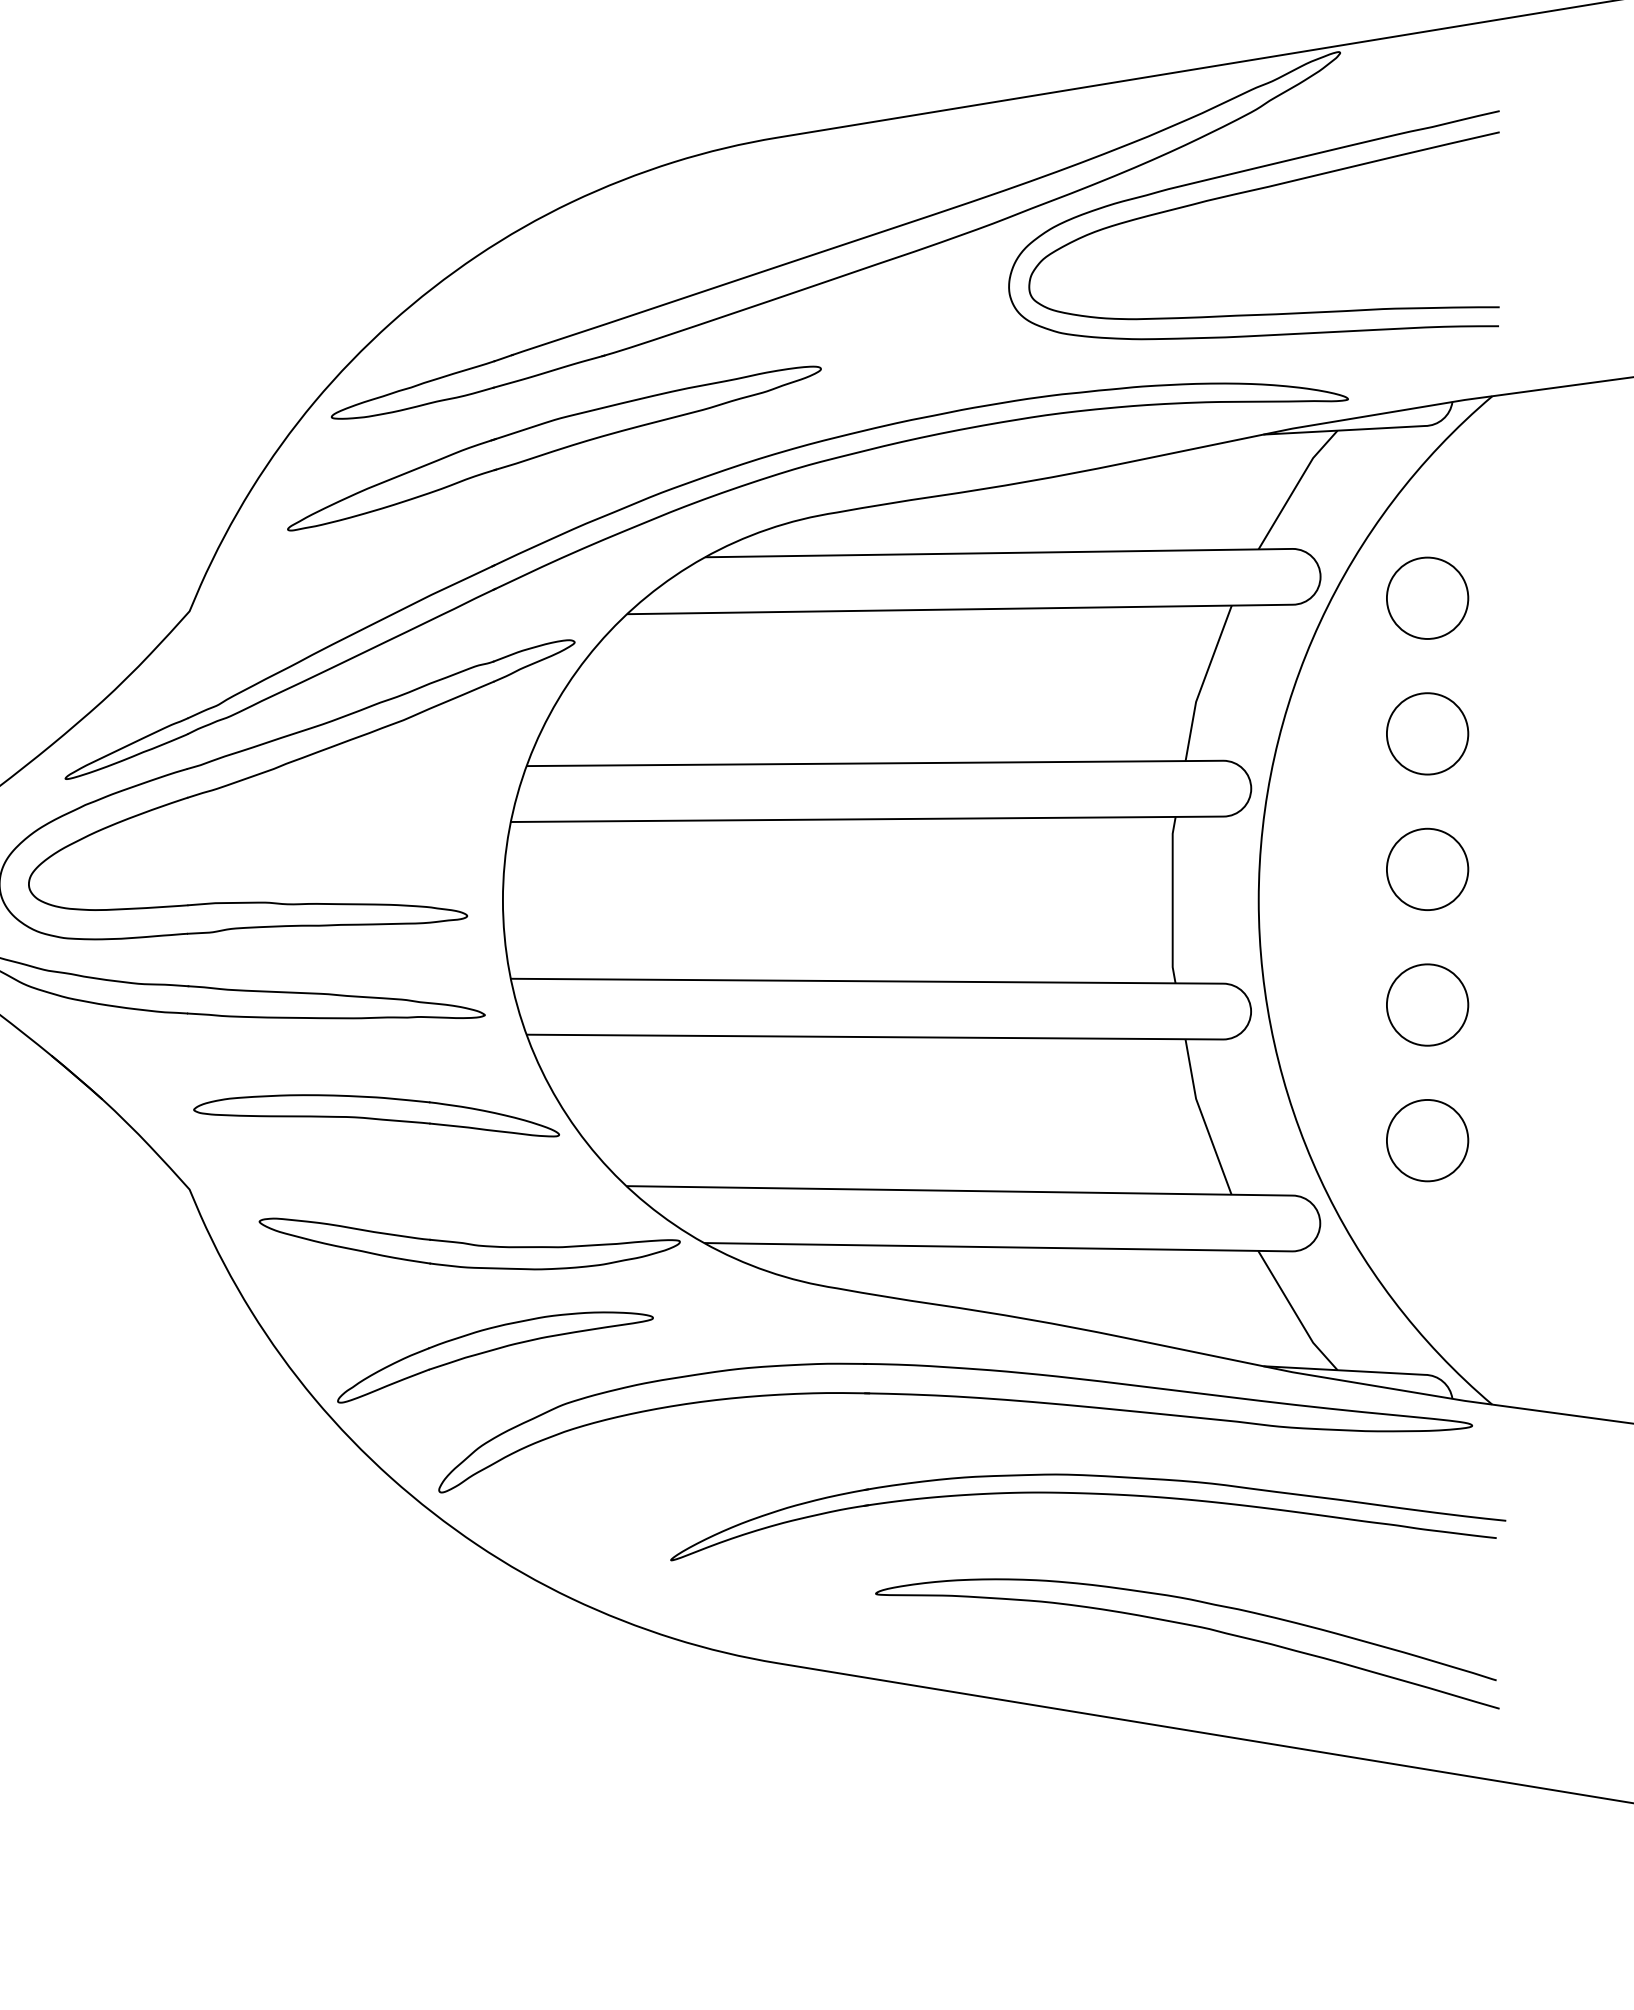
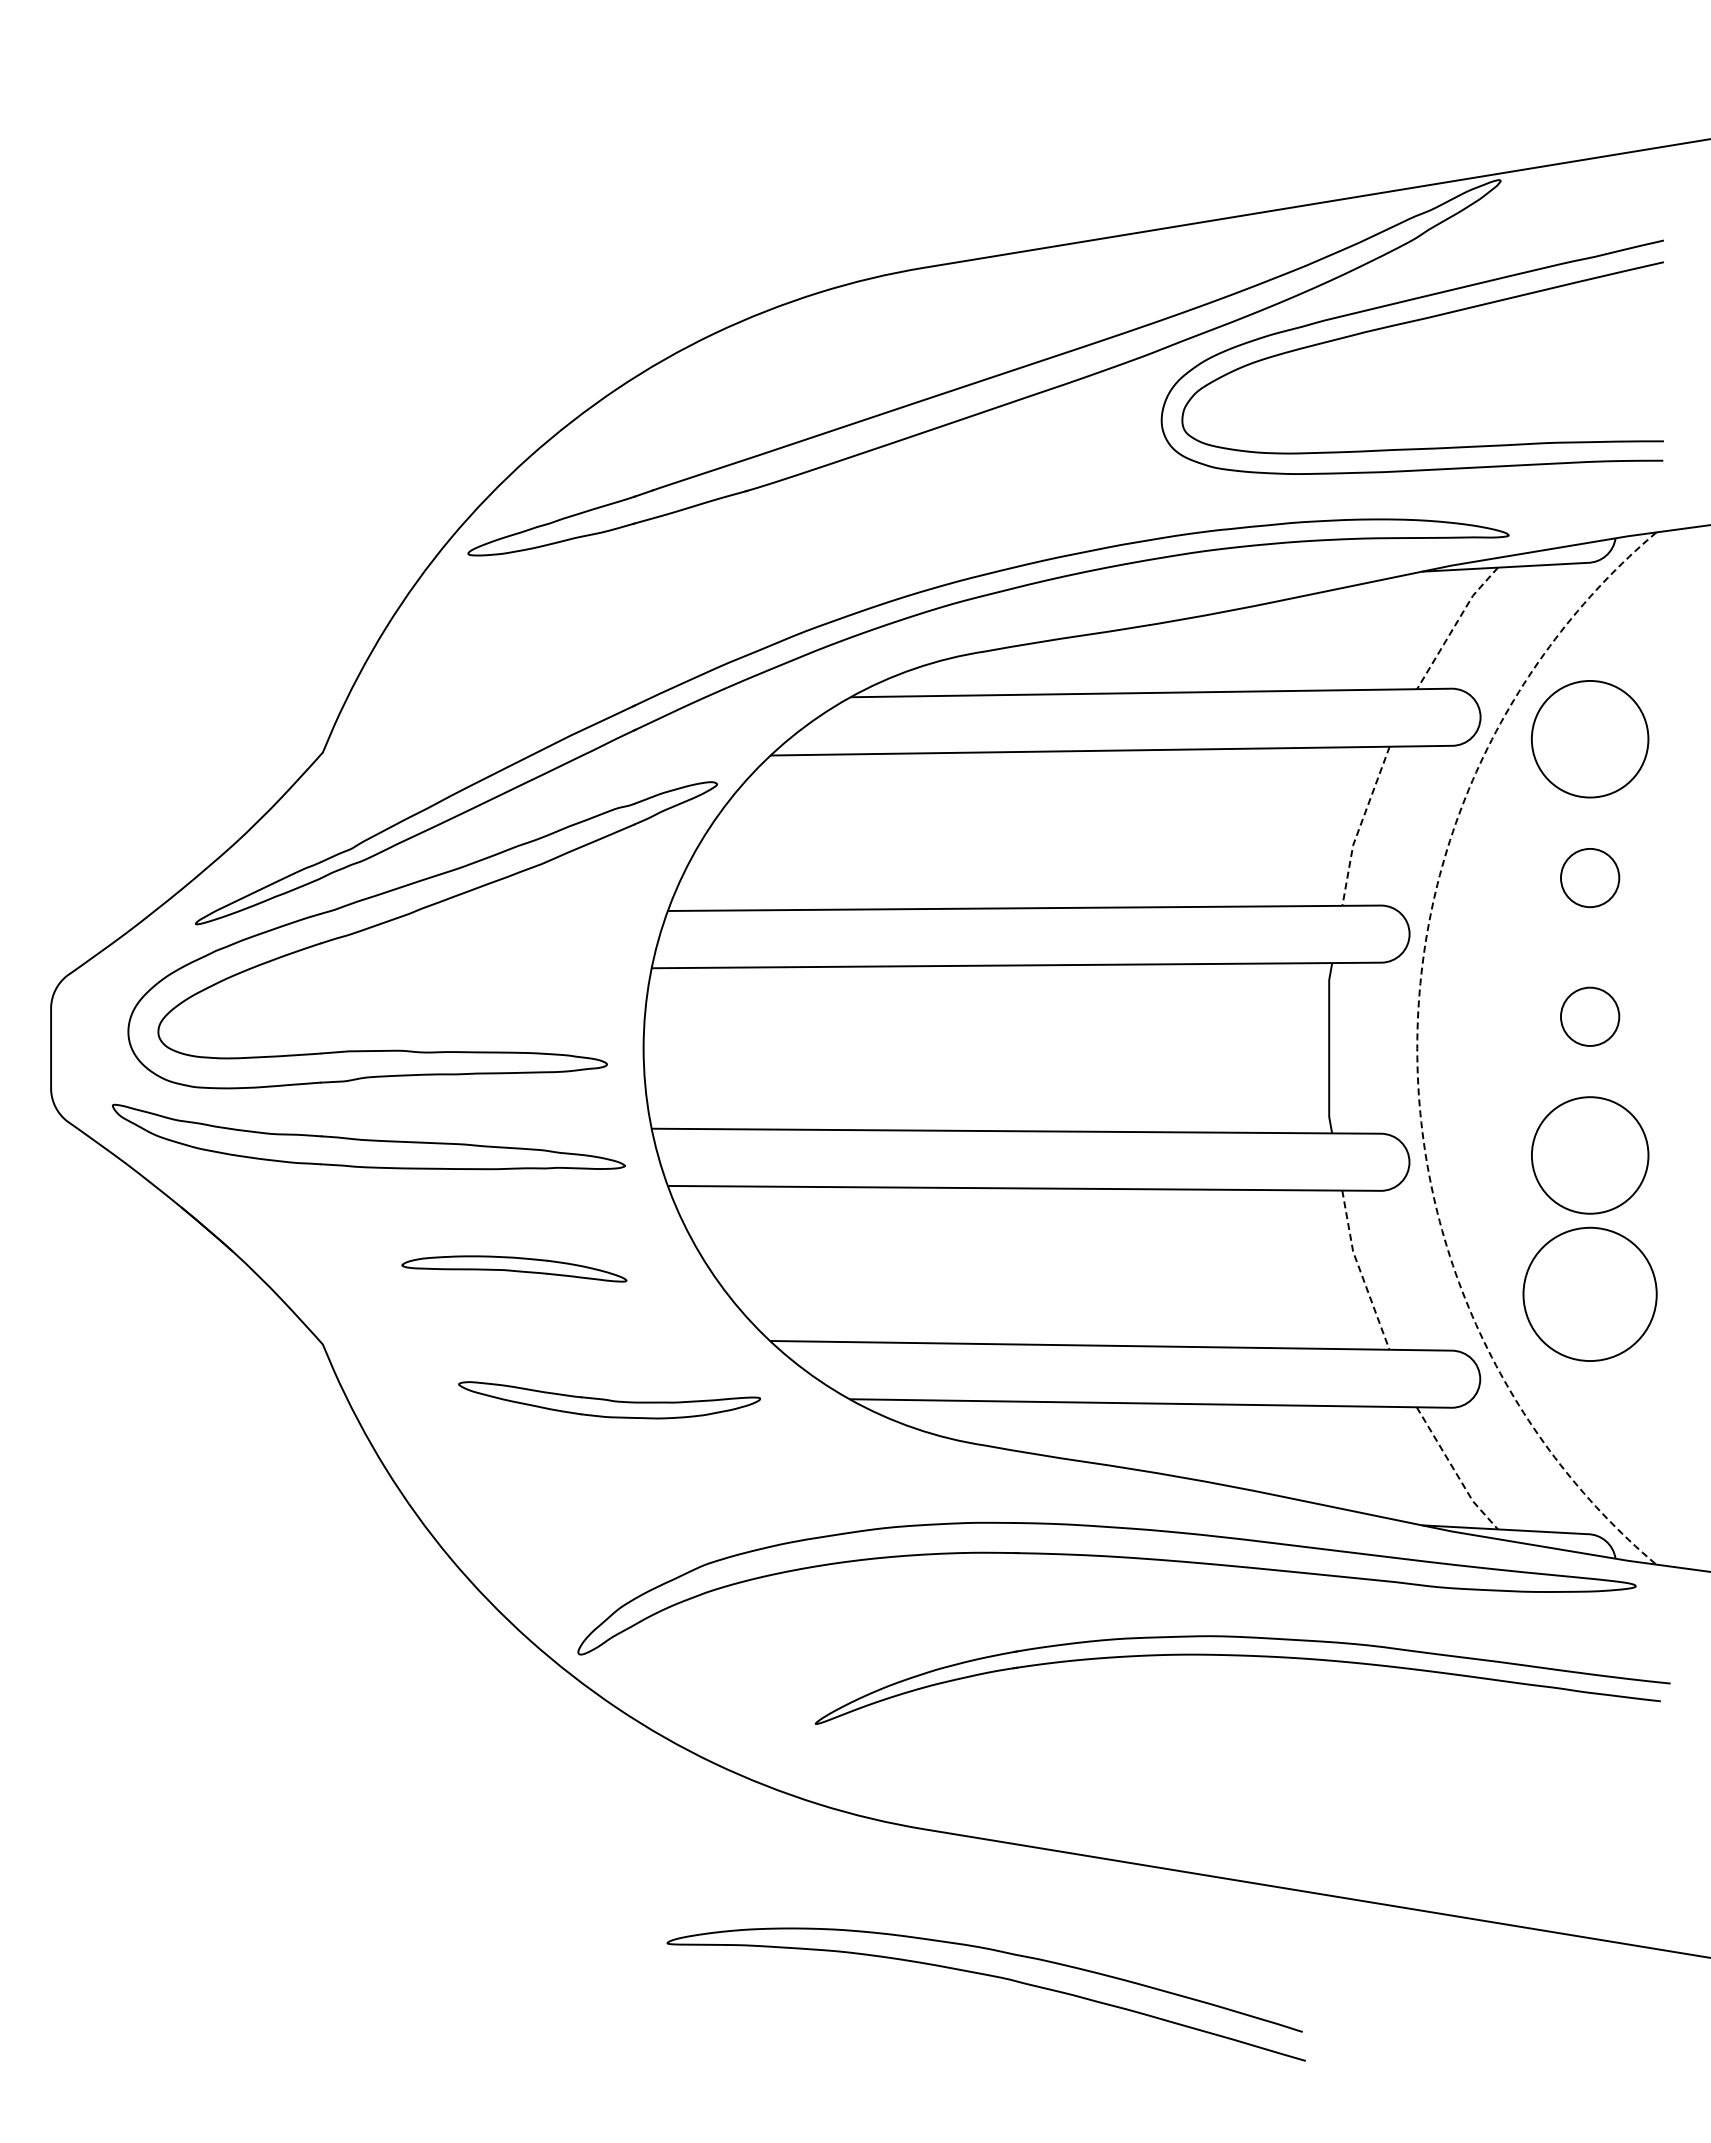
part: (554, 448) -> (696, 585), removed
line: (1296, 487) -> (1455, 625), solid -> dashed
circle: (1426, 597) -> (1589, 738), size x1.4
line: (1203, 682) -> (1360, 825), solid -> dashed
circle: (1426, 733) -> (1589, 877), size x0.7
circle: (1426, 869) -> (1589, 1016), size x0.7
line: (1258, 900) -> (1417, 1048), solid -> dashed
circle: (1426, 1004) -> (1589, 1155), size x1.4
part: (376, 1115) -> (514, 1268), size x0.6
line: (1203, 1118) -> (1360, 1271), solid -> dashed
circle: (1426, 1140) -> (1589, 1294), size x1.6
part: (469, 1244) -> (609, 1400), size x0.7
line: (1296, 1313) -> (1455, 1471), solid -> dashed
part: (495, 1350) -> (635, 1509), removed
curve: (1189, 1626) -> (988, 1976), moved

